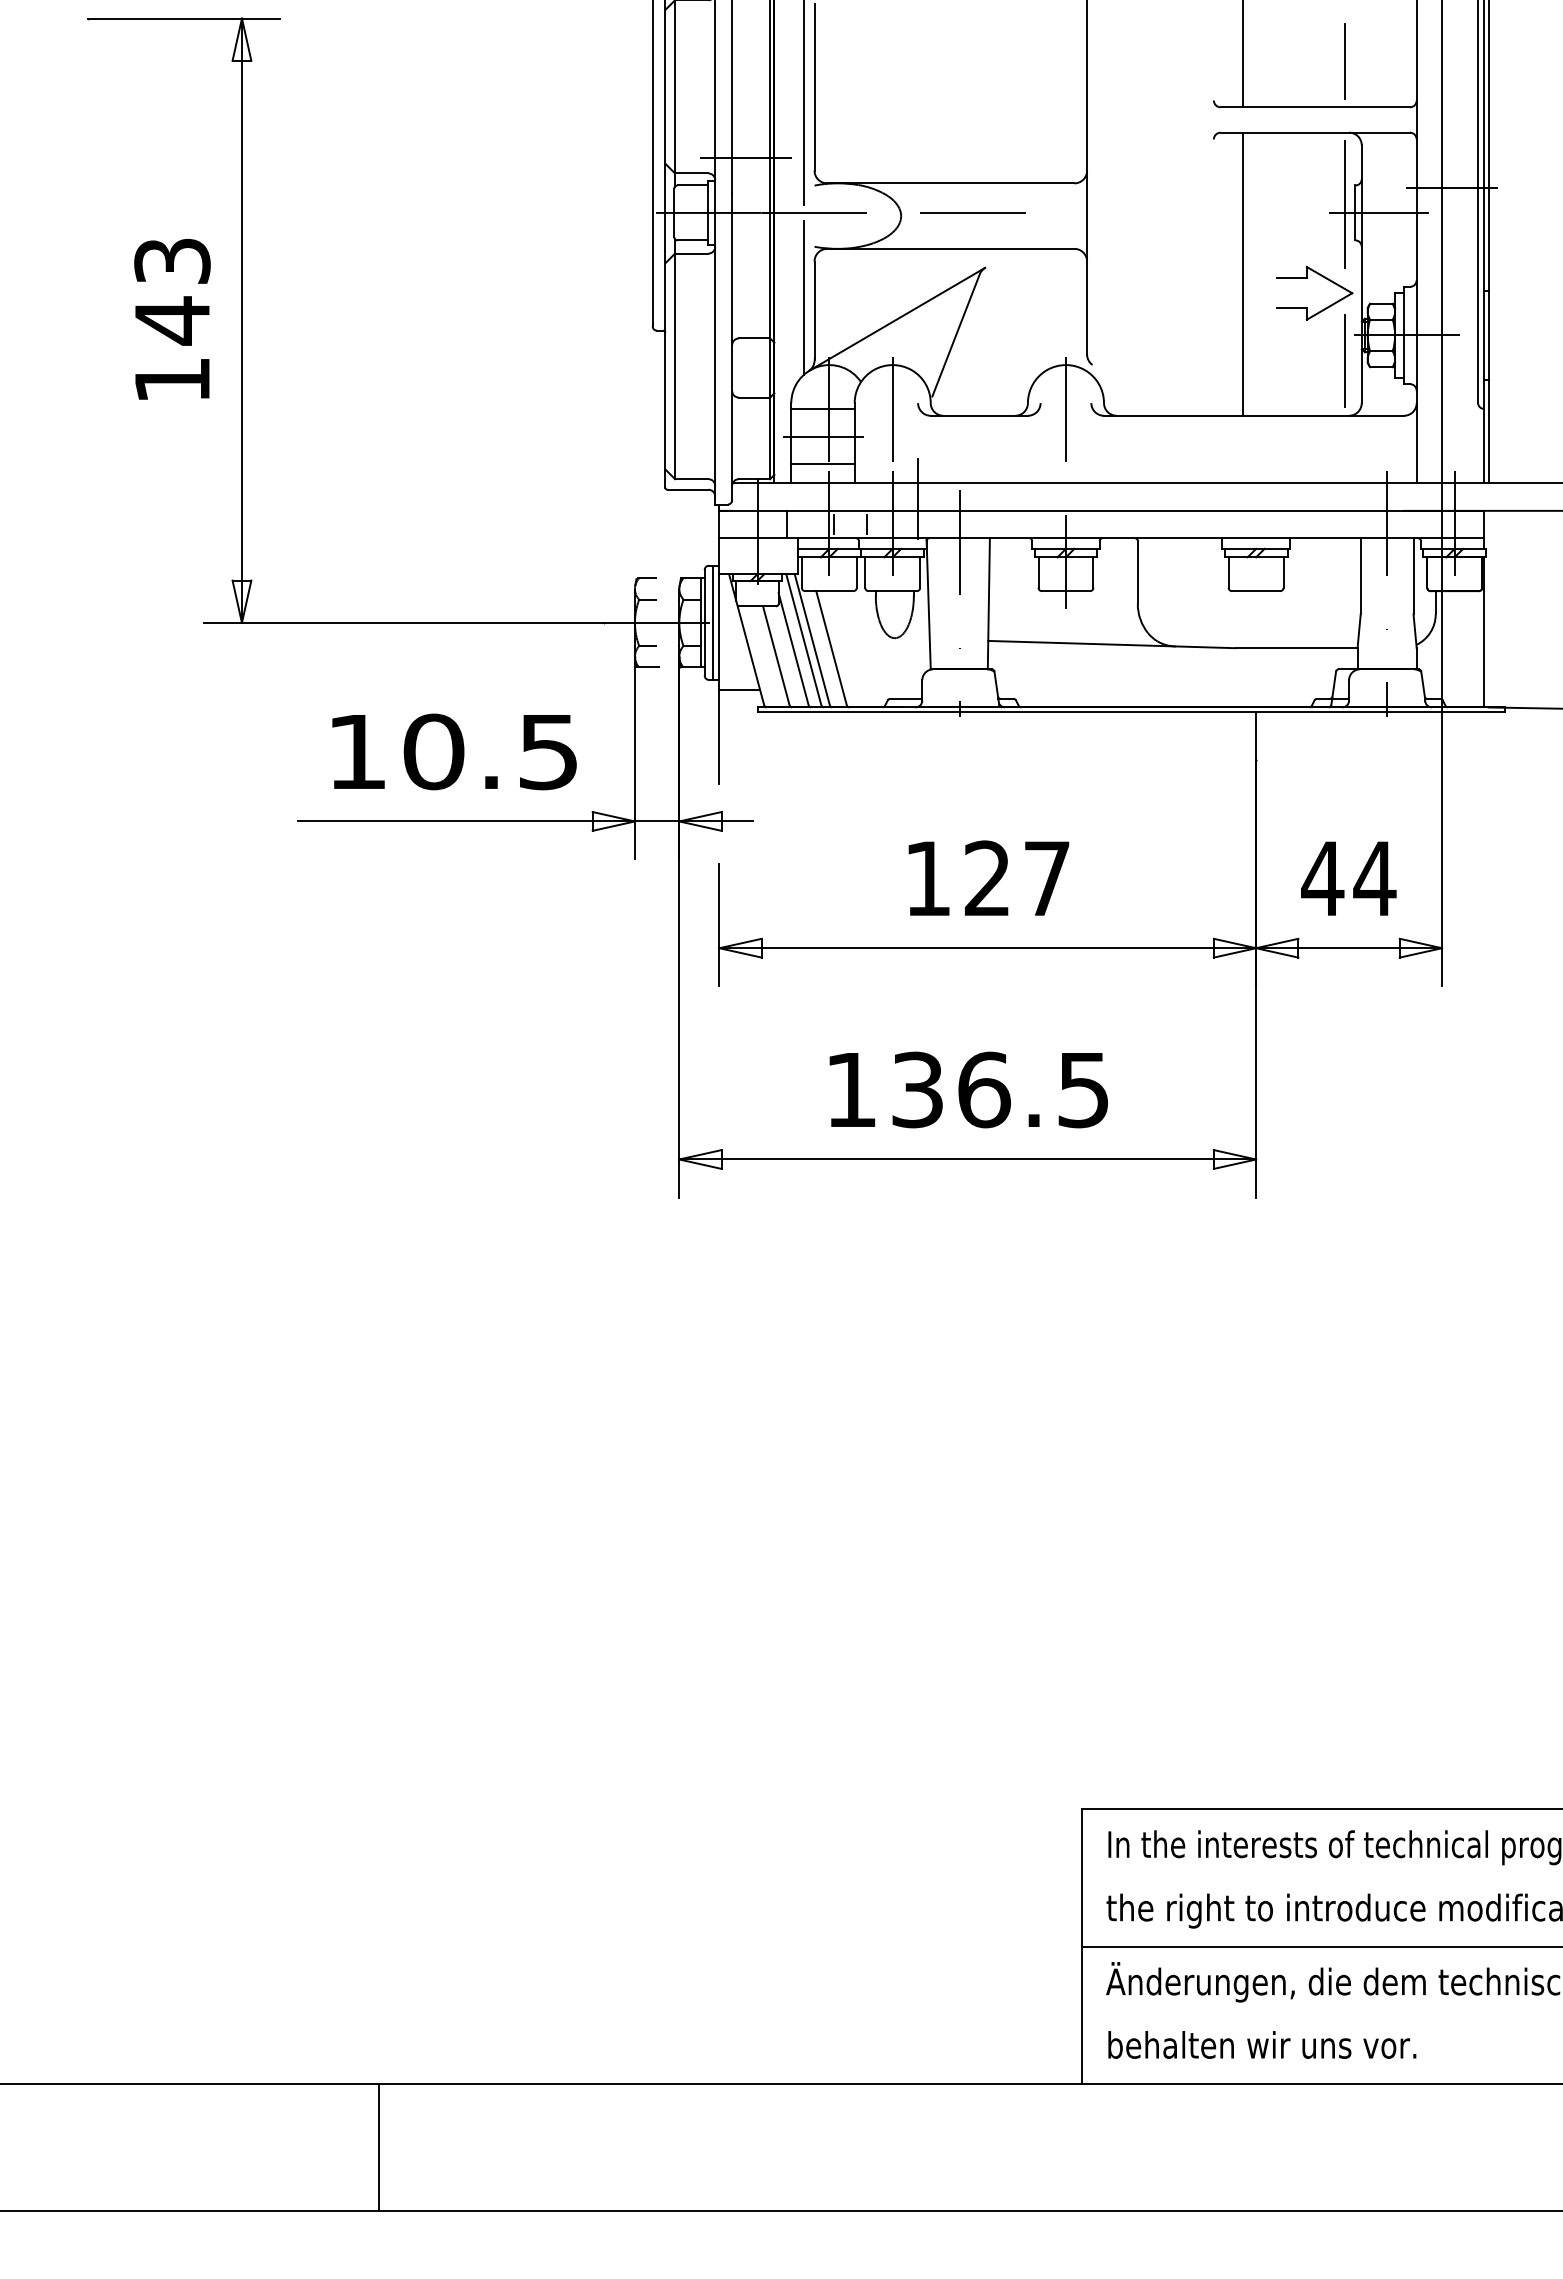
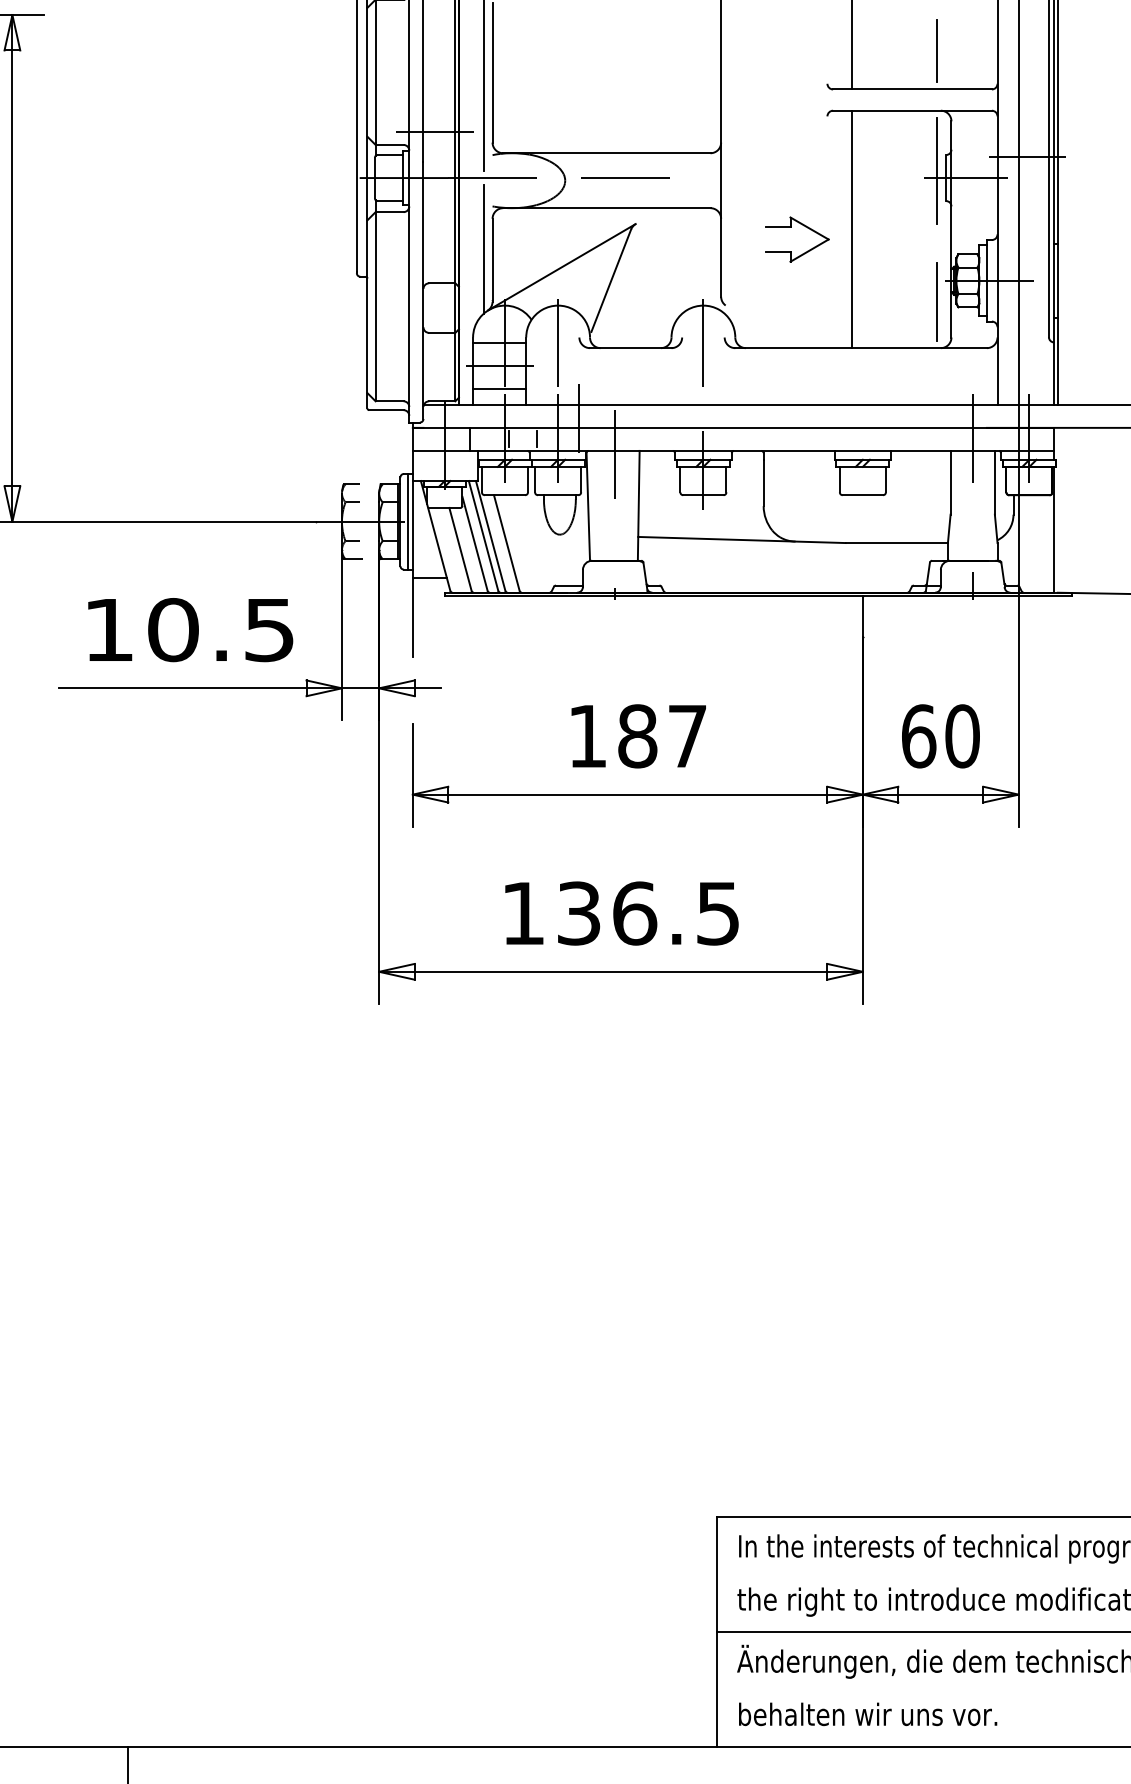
part: (1307, 307) -> (791, 251), moved
text: (987, 878) -> (637, 736), 127 -> 187
text: (1348, 878) -> (940, 736), 44 -> 60

